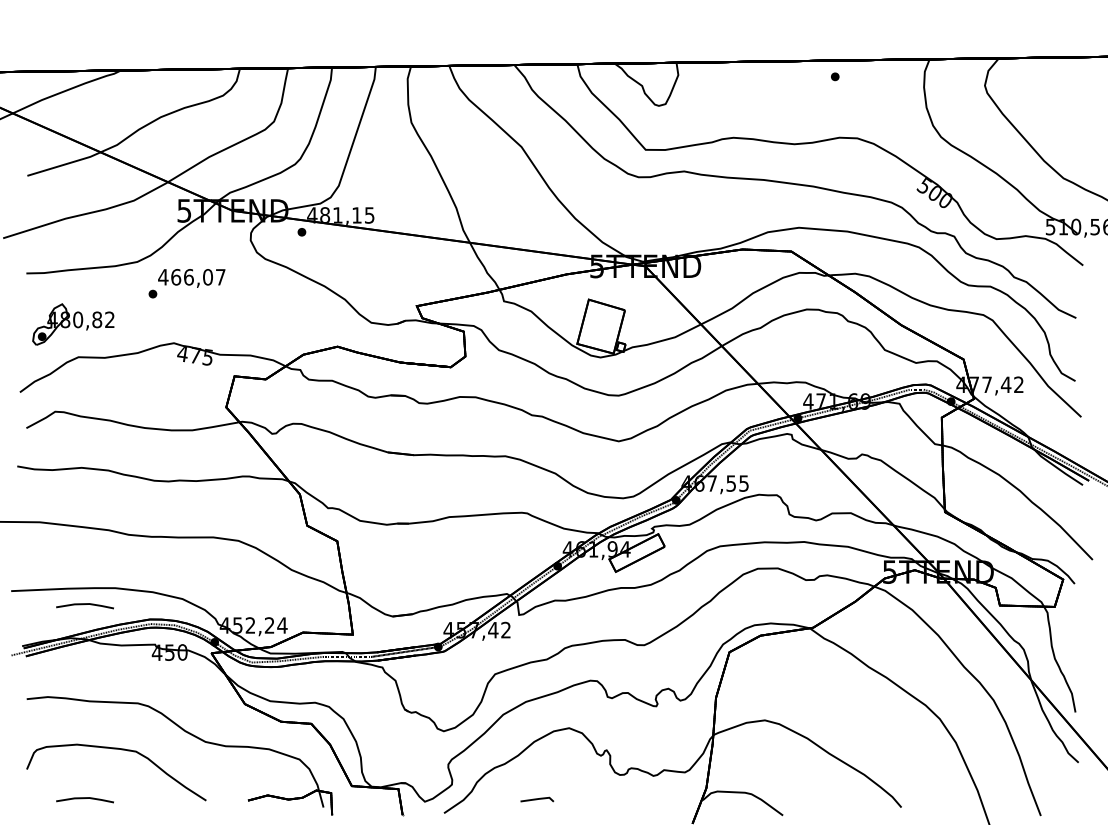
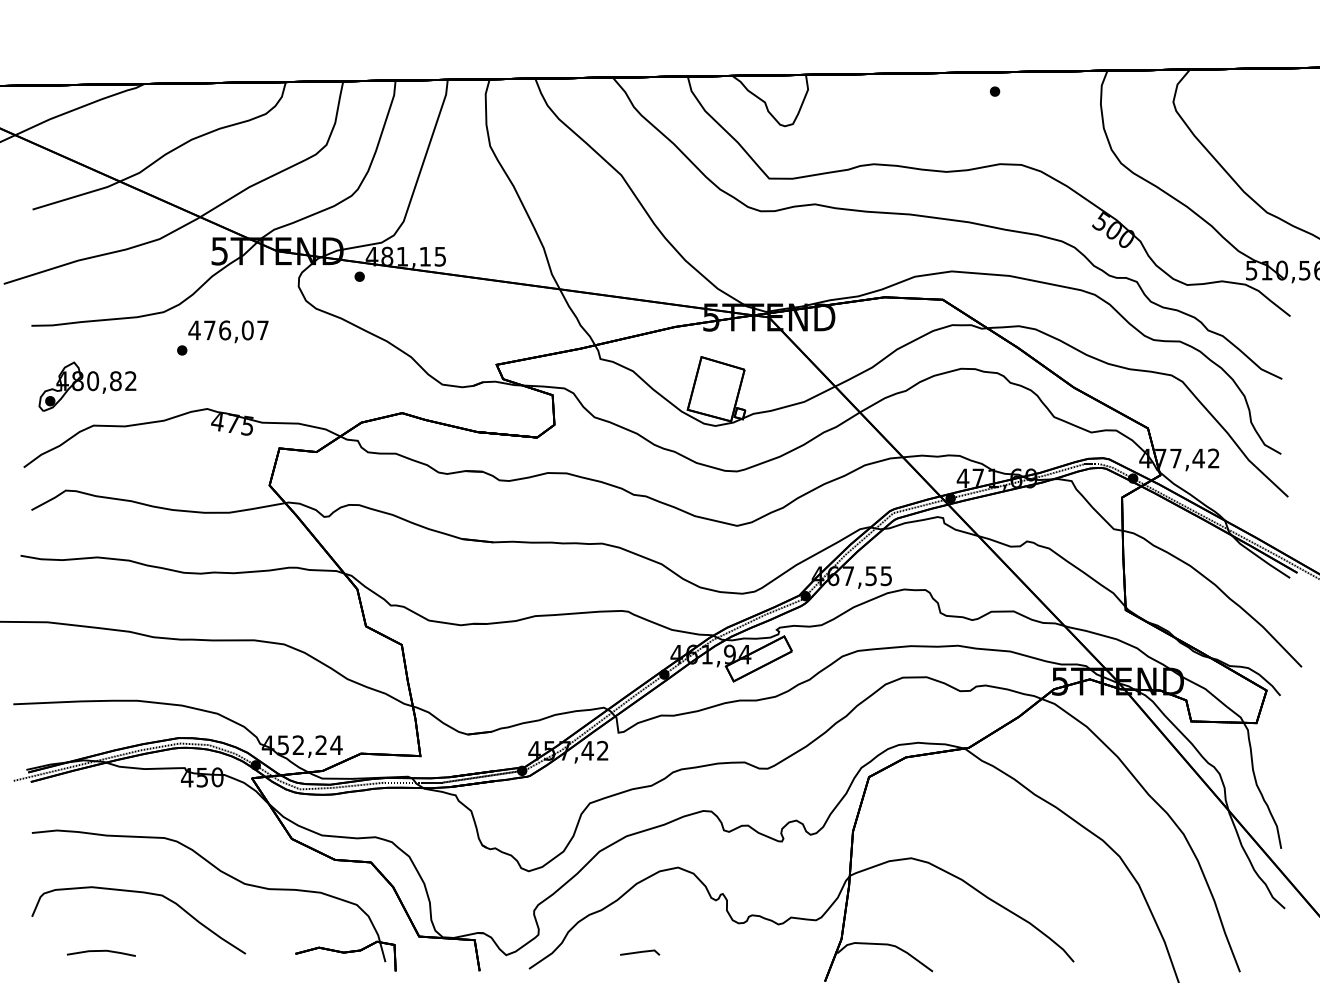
text: (176, 277) -> (210, 330), 466,07 -> 476,07
part: (84, 606) -> (100, 722), removed

